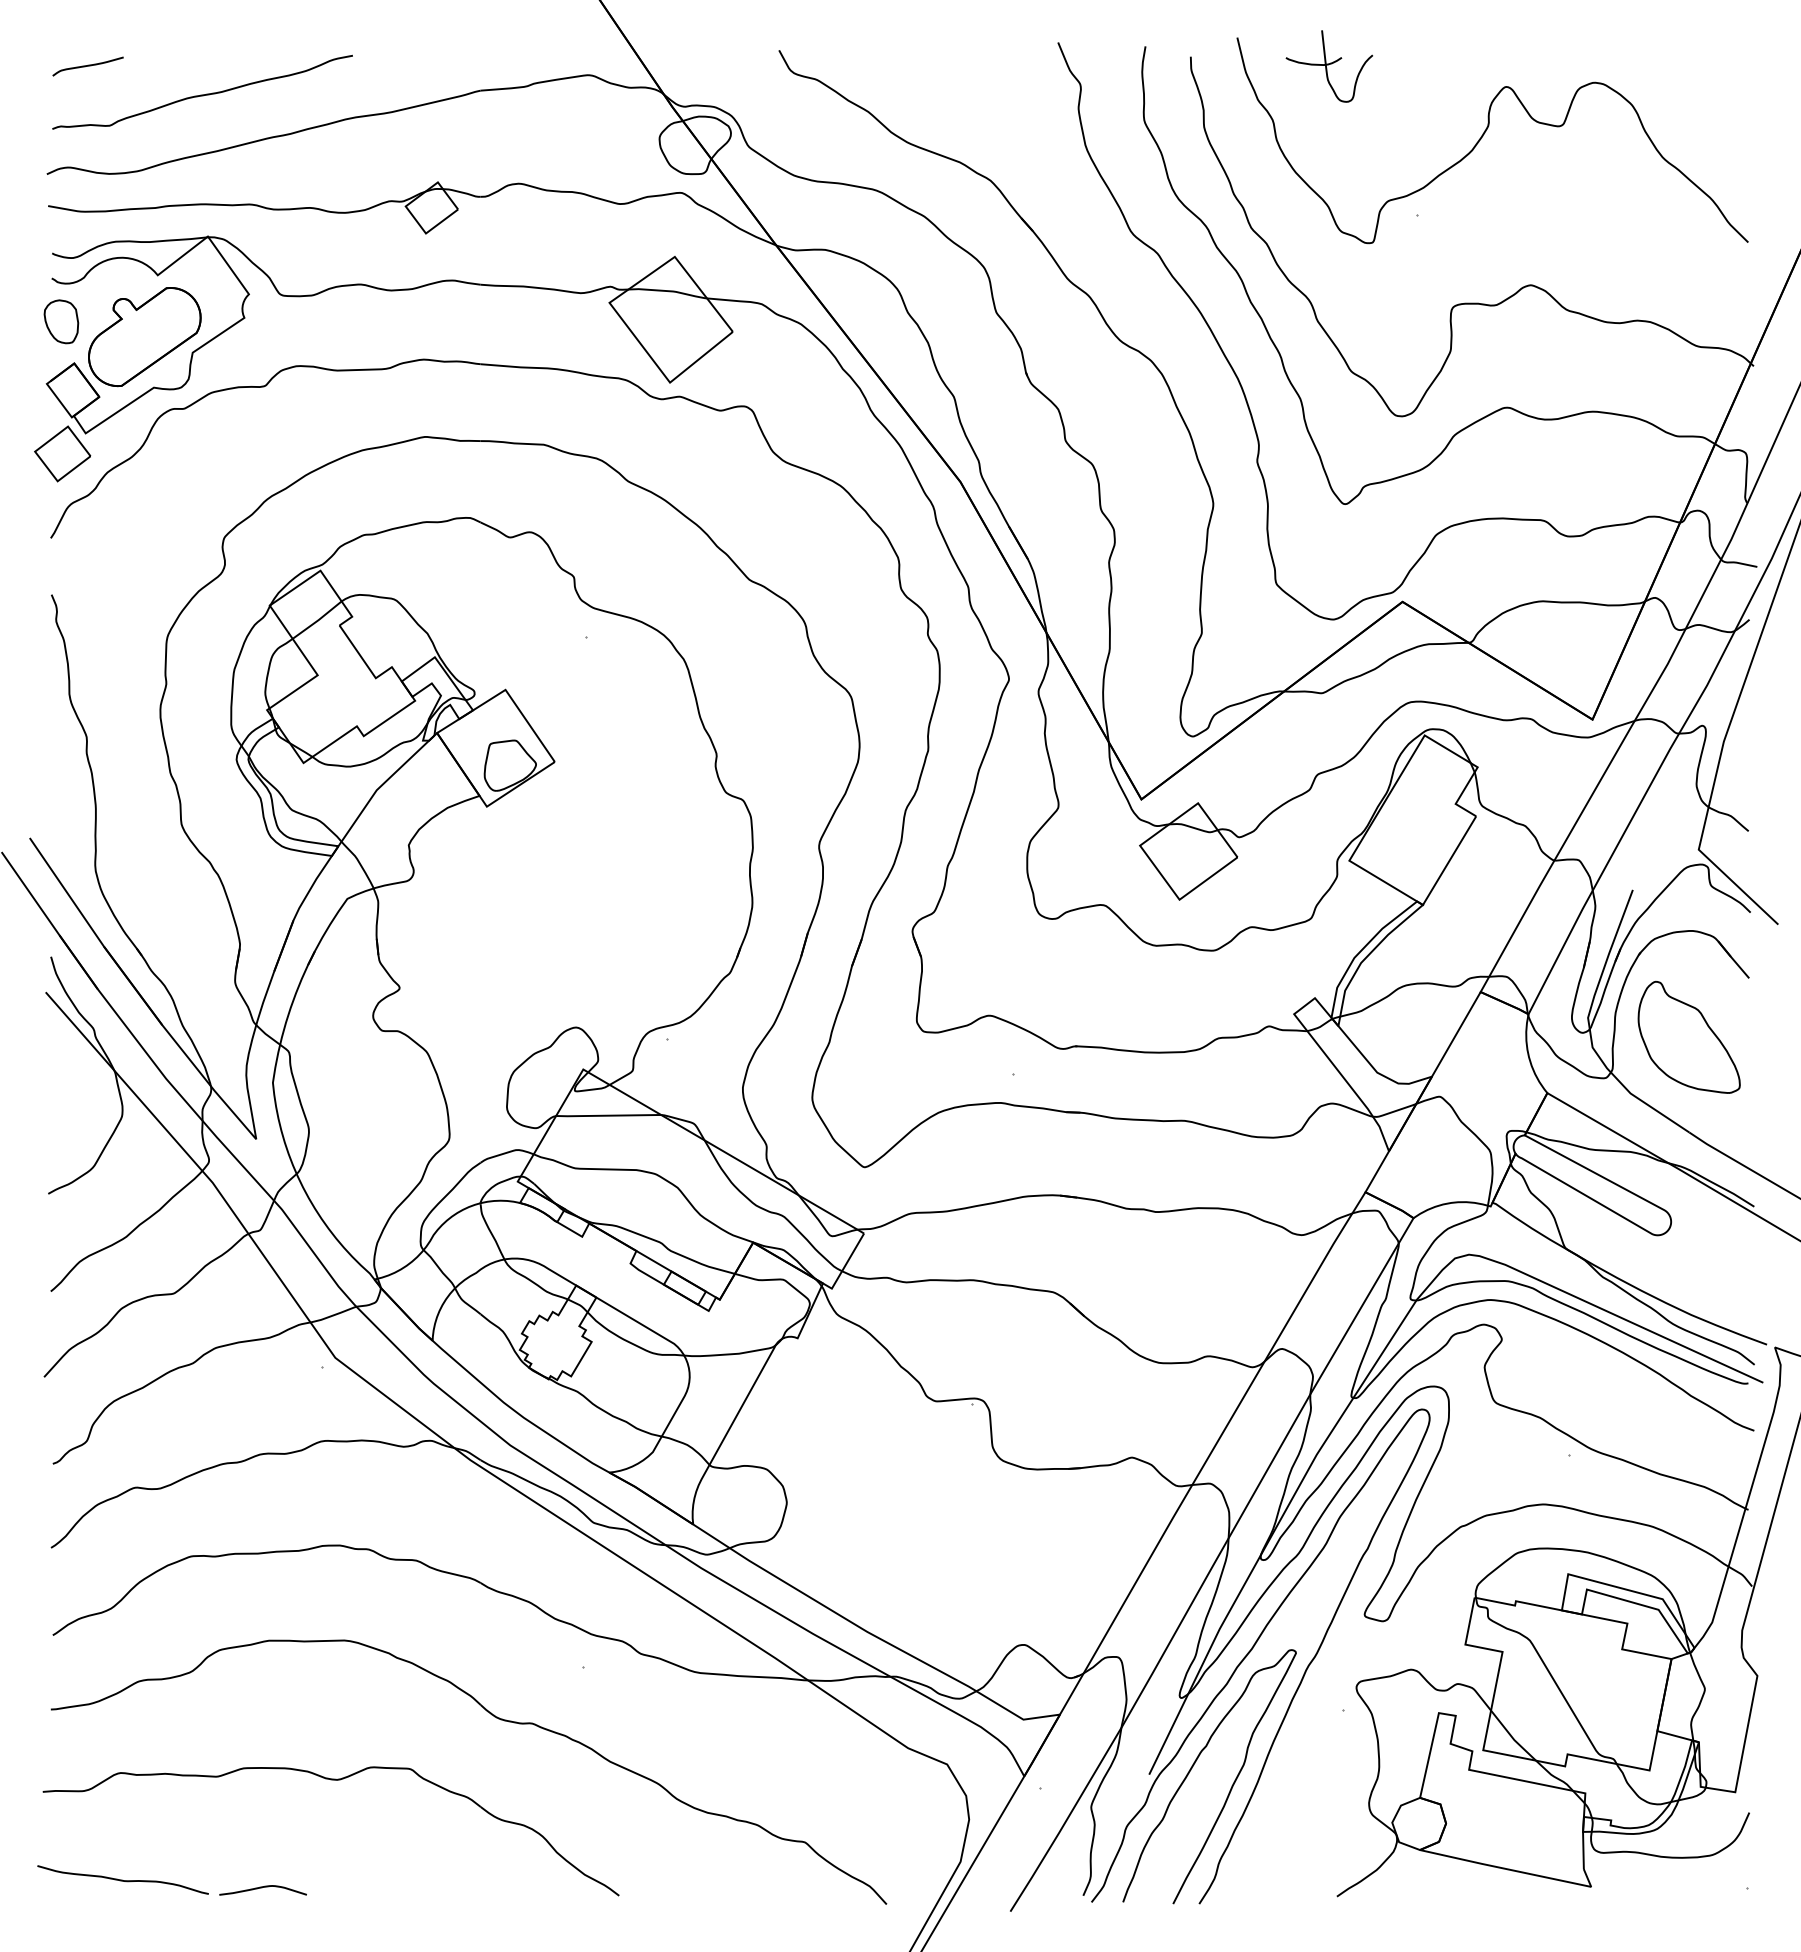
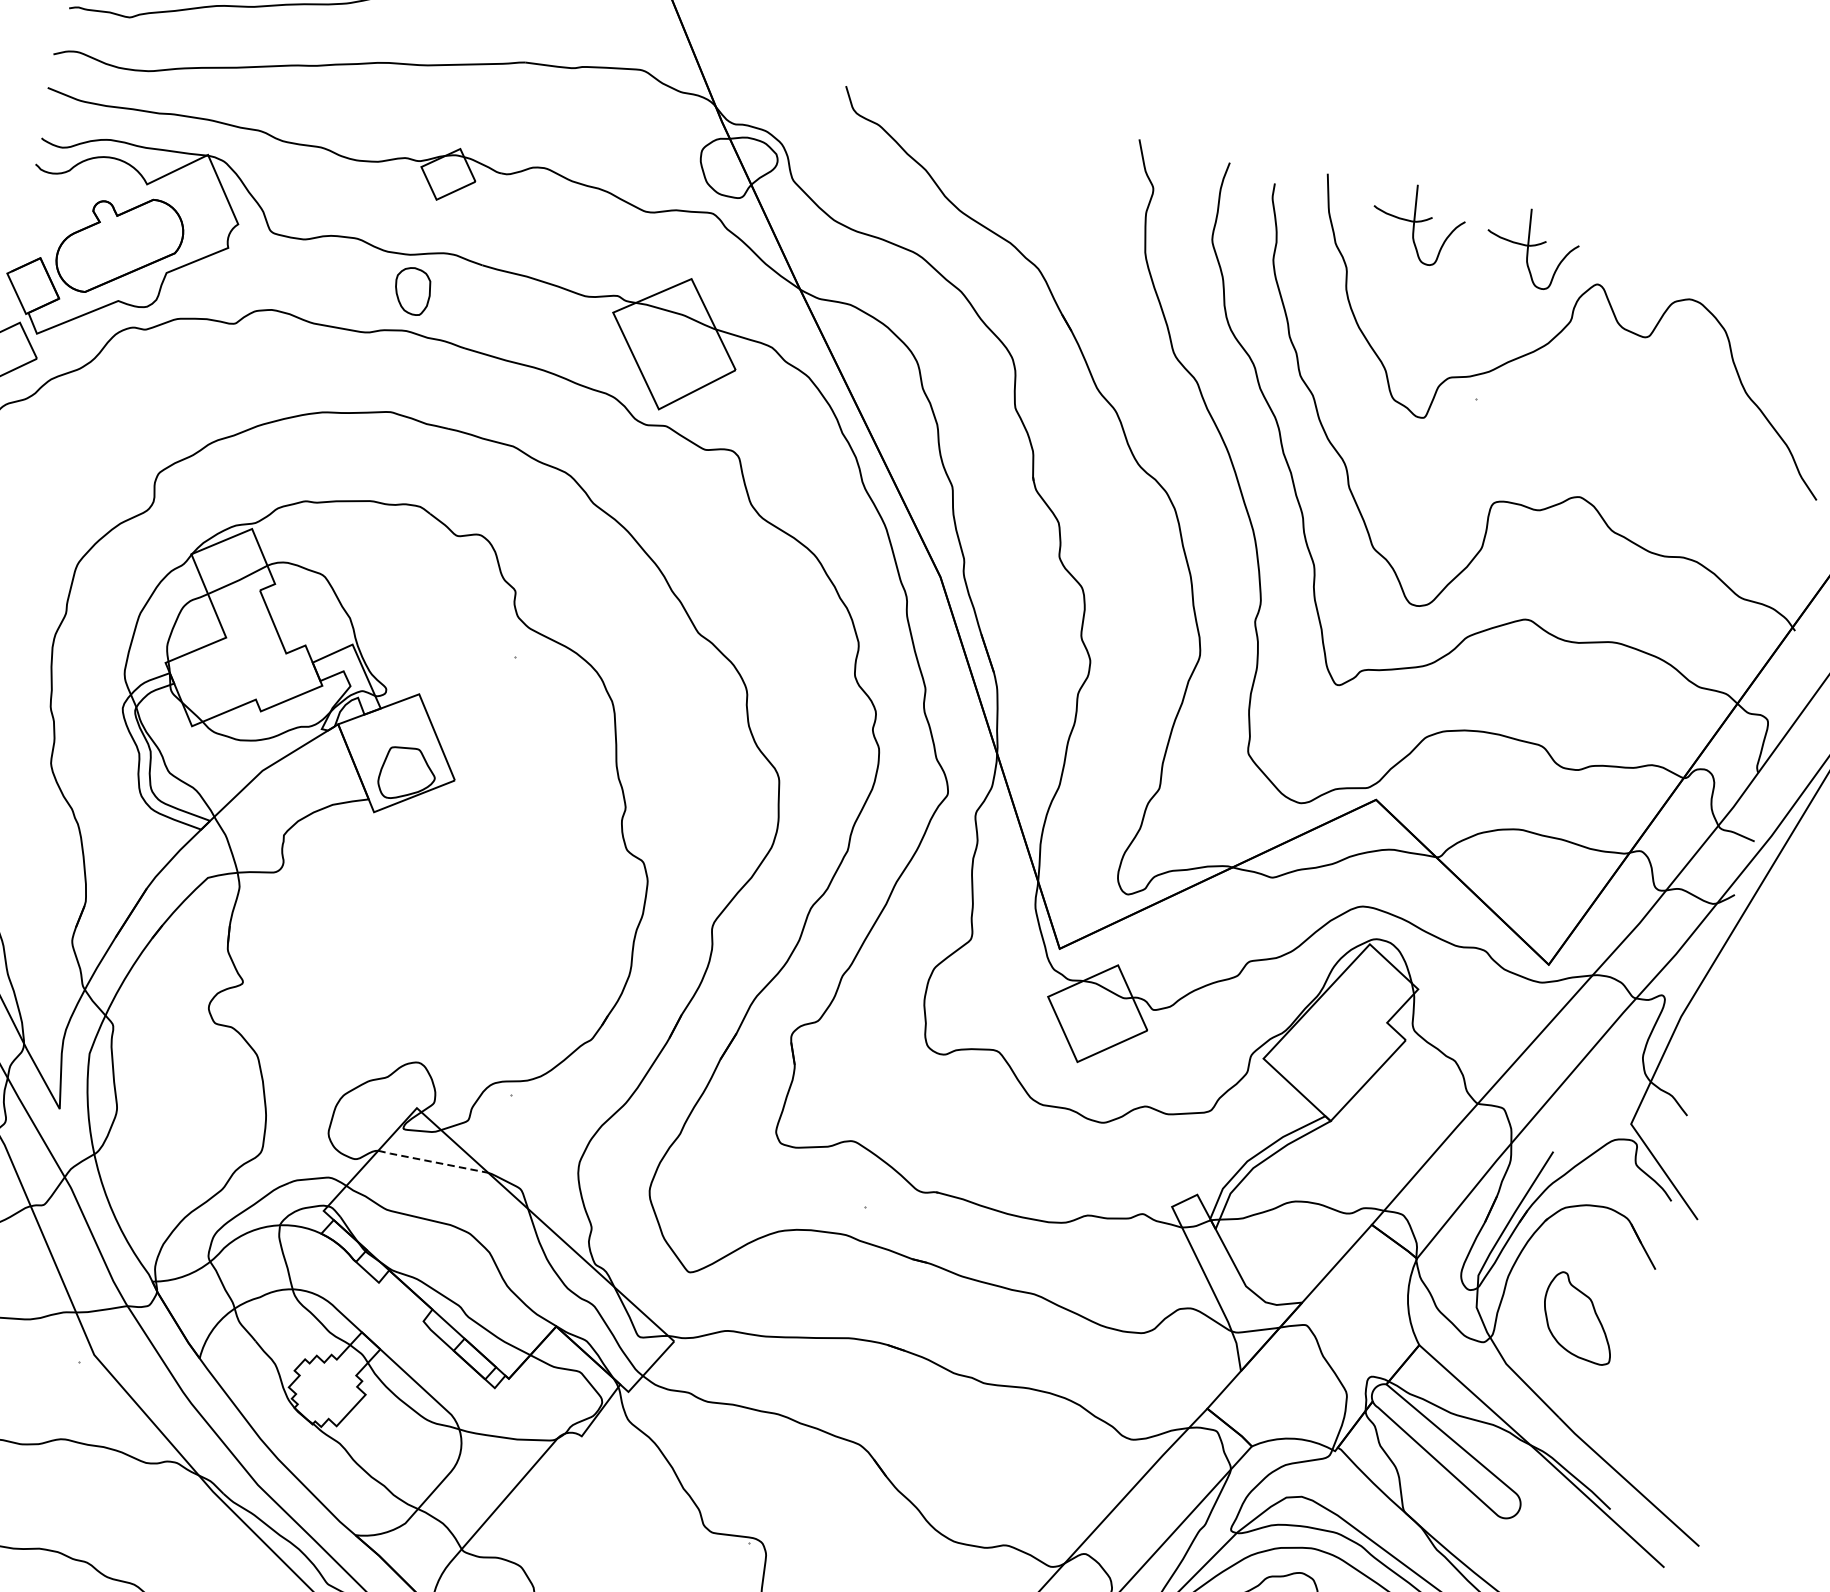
part: (1438, 66) -> (1531, 248), added
part: (61, 321) -> (412, 290), moved
part: (1688, 1036) -> (1579, 1317), size x0.7
line: (608, 1115) -> (433, 1161), solid -> dashed

